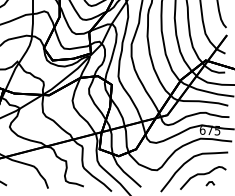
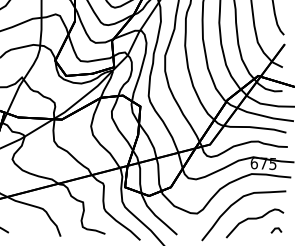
line: (210, 182) -> (276, 228), moved

